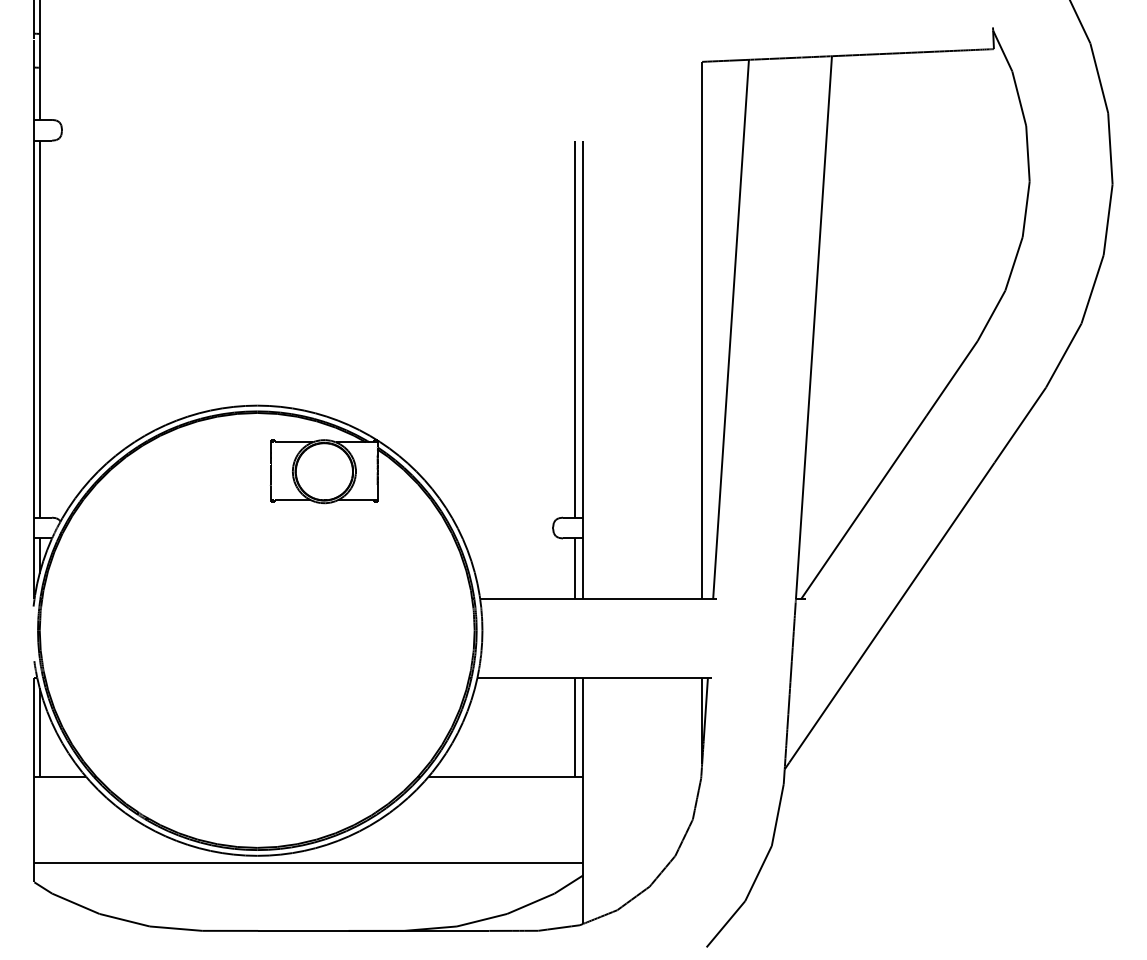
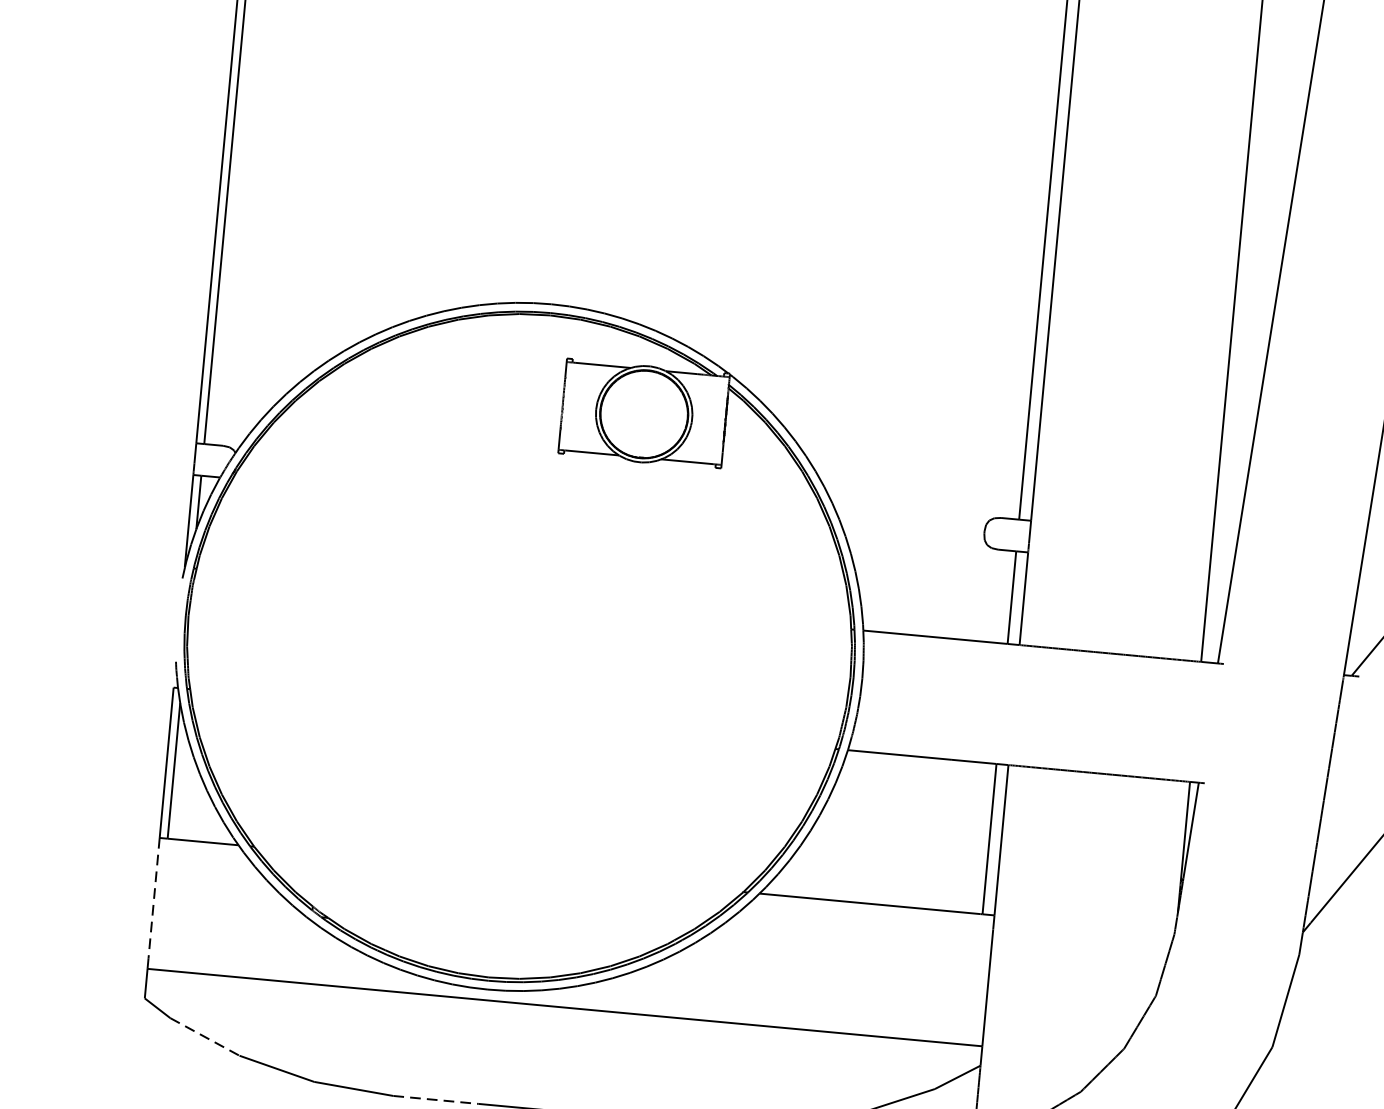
line: (34, 816) -> (154, 898), solid -> dashed
line: (75, 903) -> (204, 1036), solid -> dashed
line: (230, 930) -> (436, 1099), solid -> dashed

